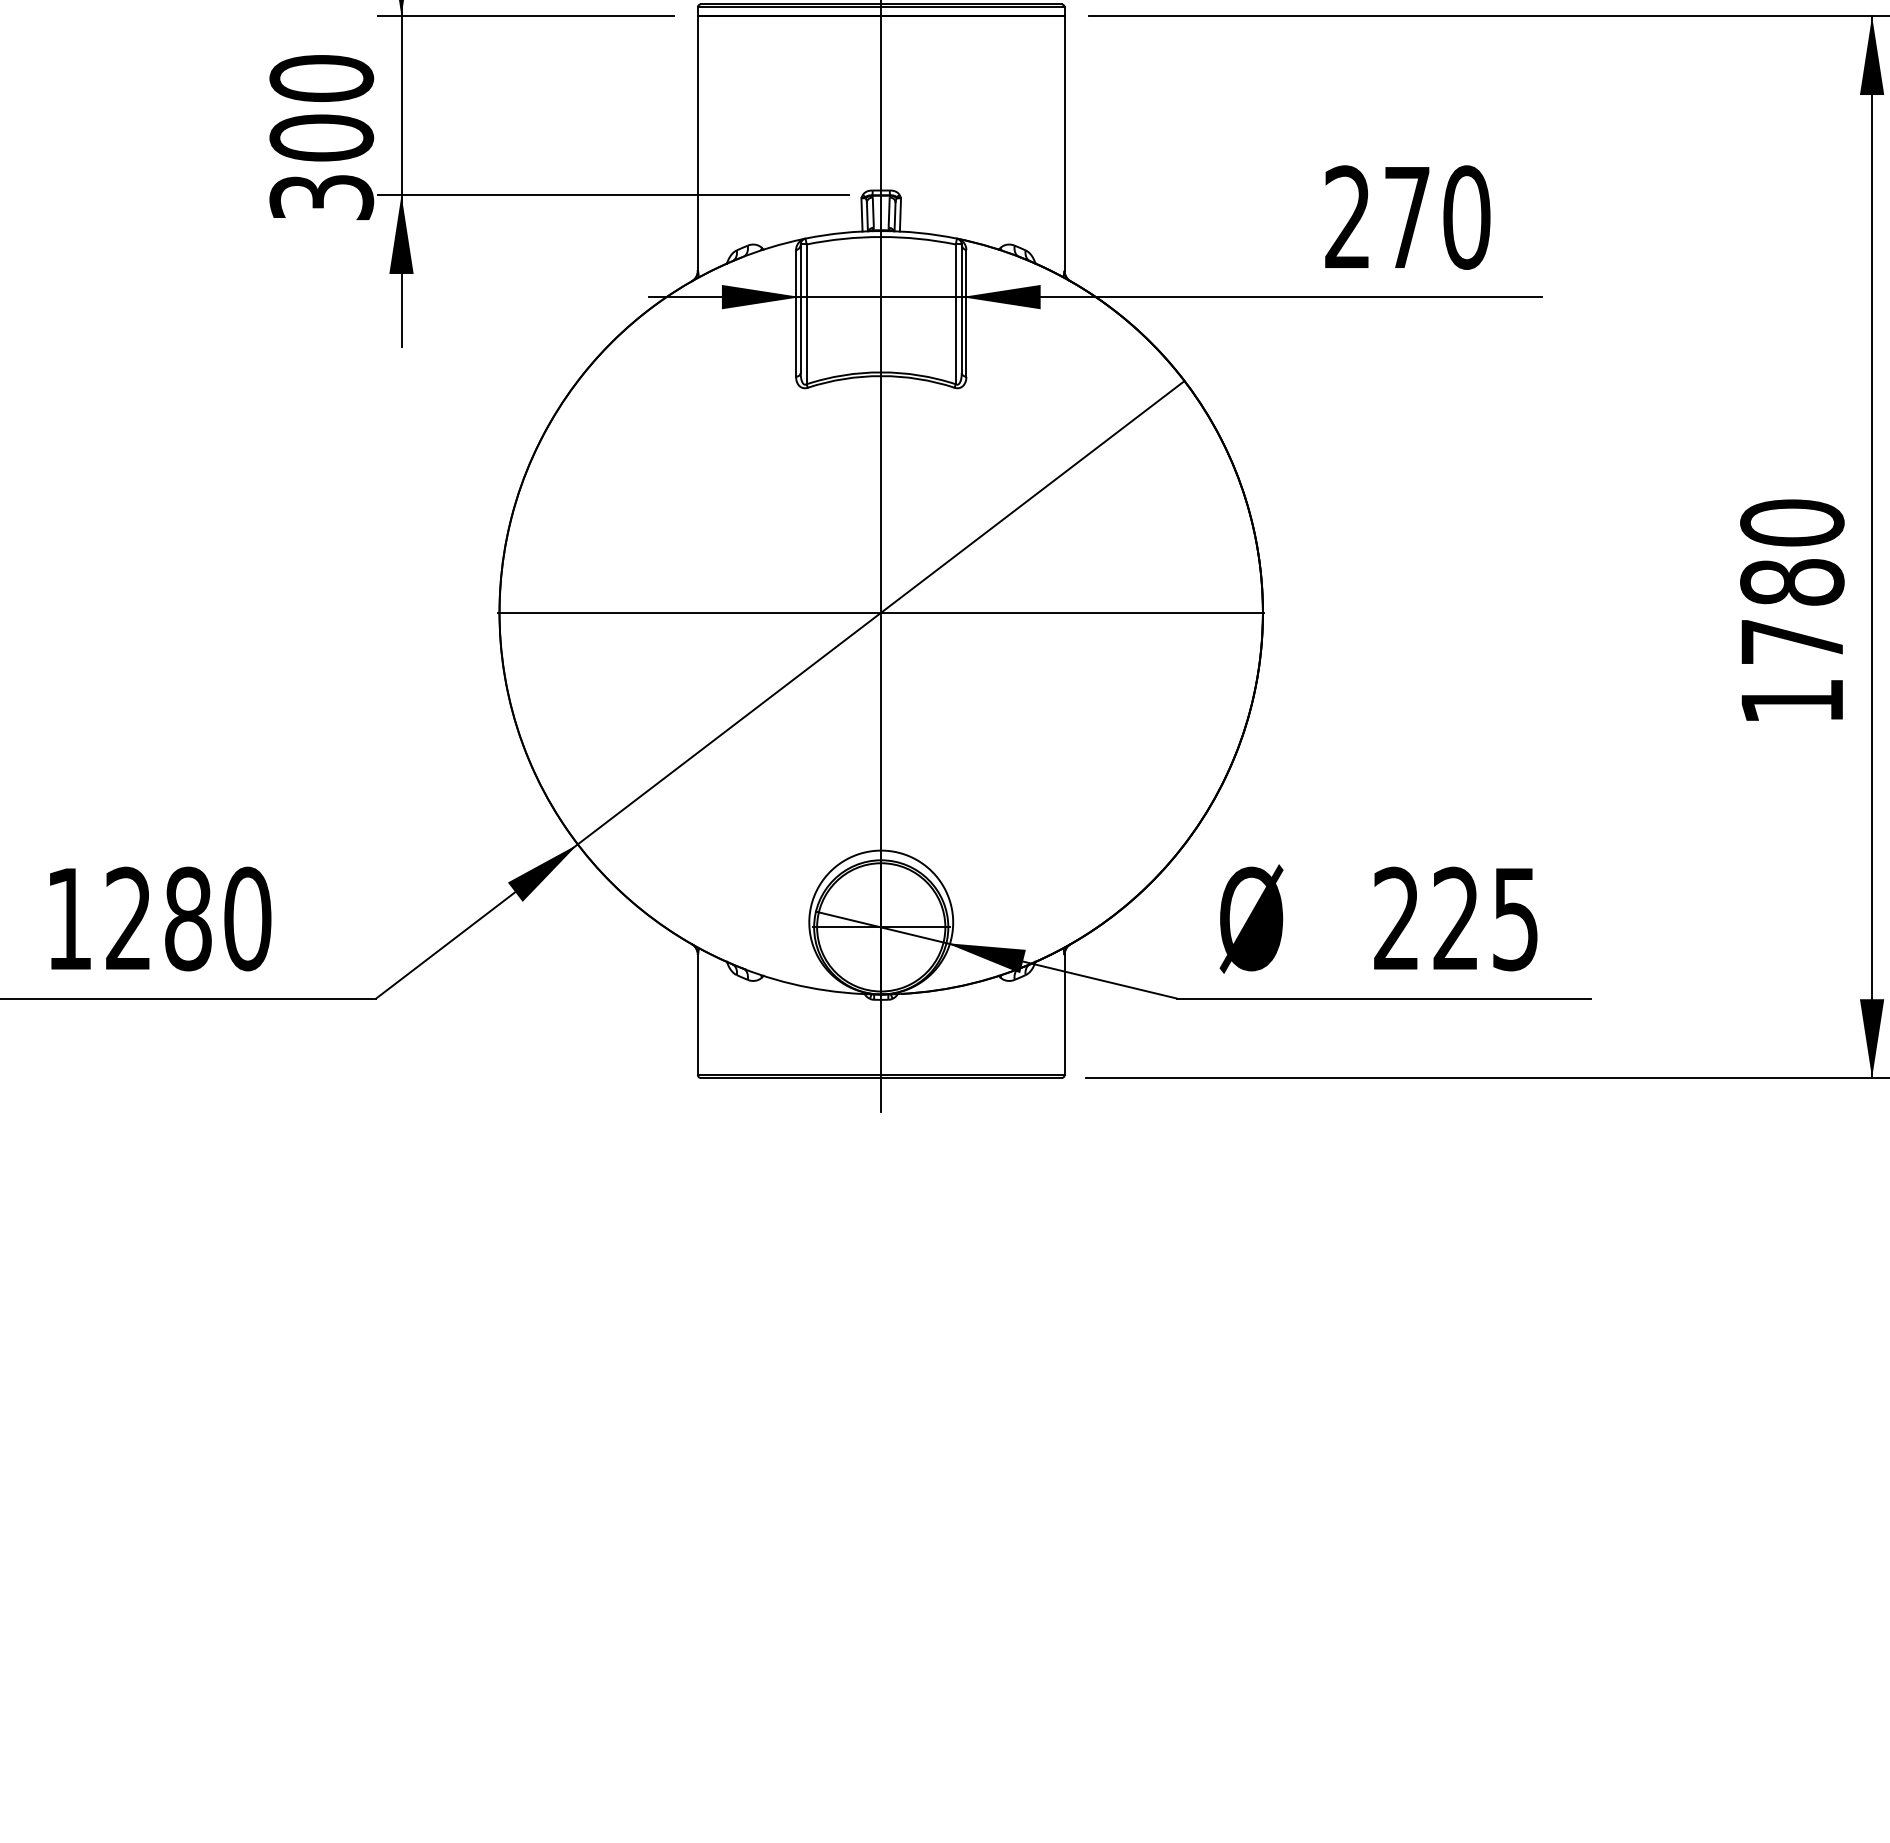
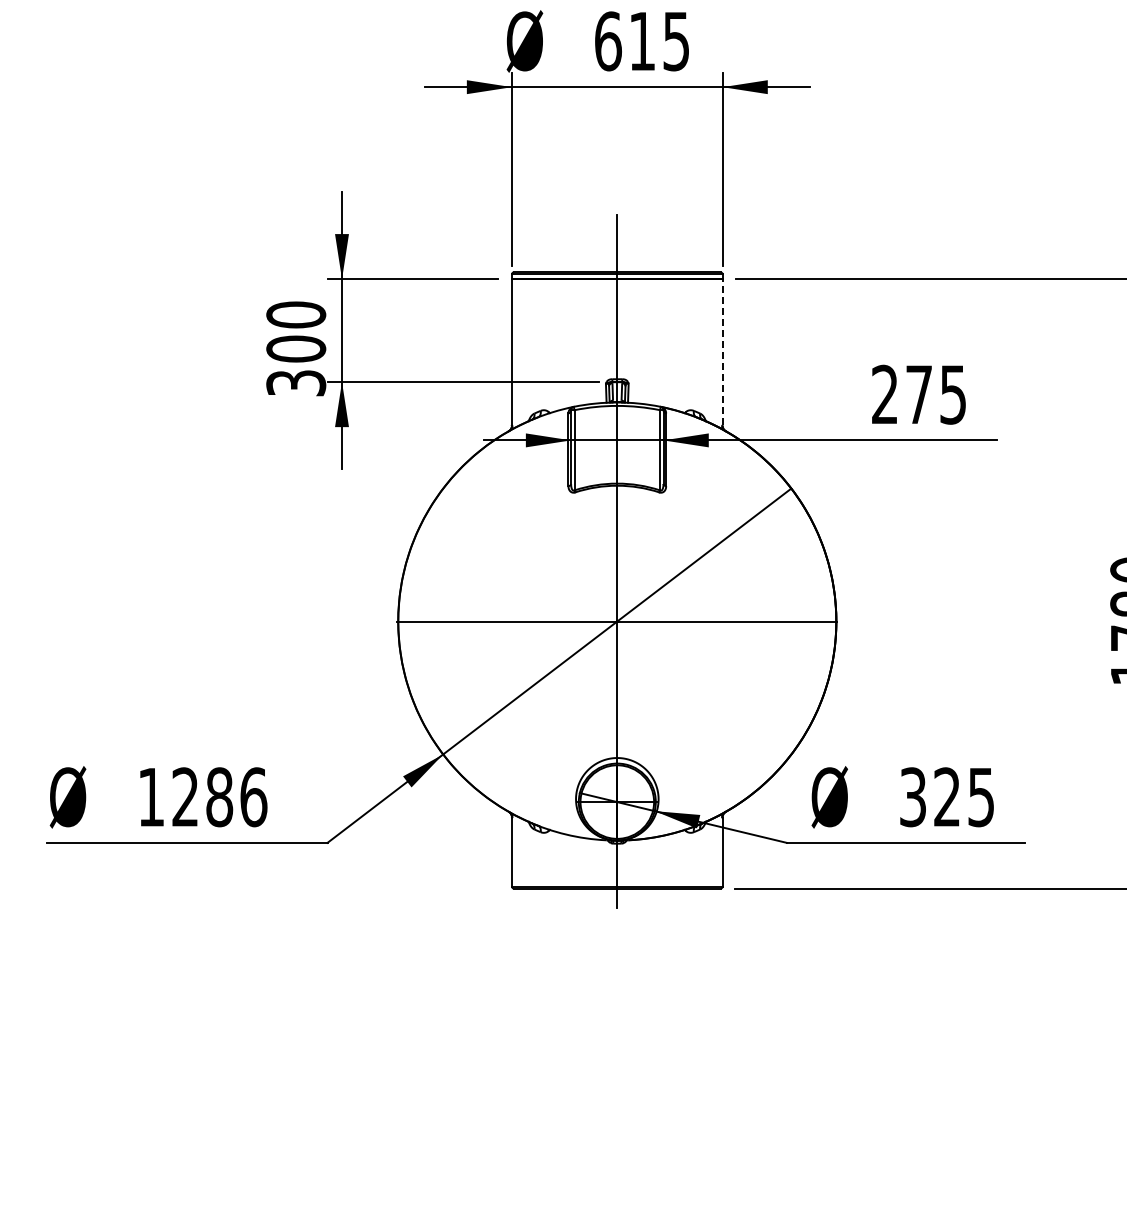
line: (1064, 142) -> (722, 351), solid -> dashed
text: (1467, 217) -> (953, 394), 270 -> 275
text: (247, 919) -> (253, 797), 1280 -> 1286
text: (1395, 919) -> (912, 797), 225 -> 325

